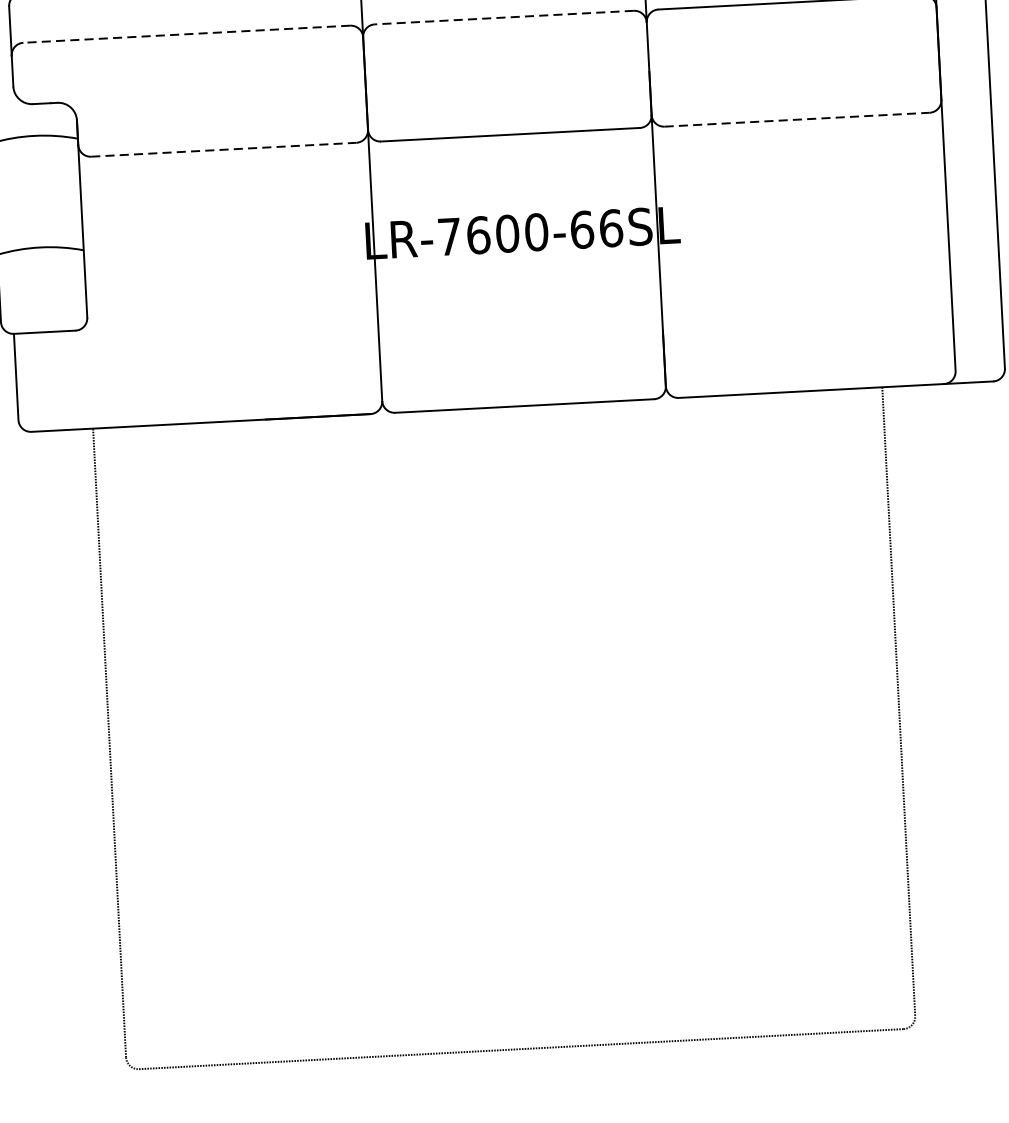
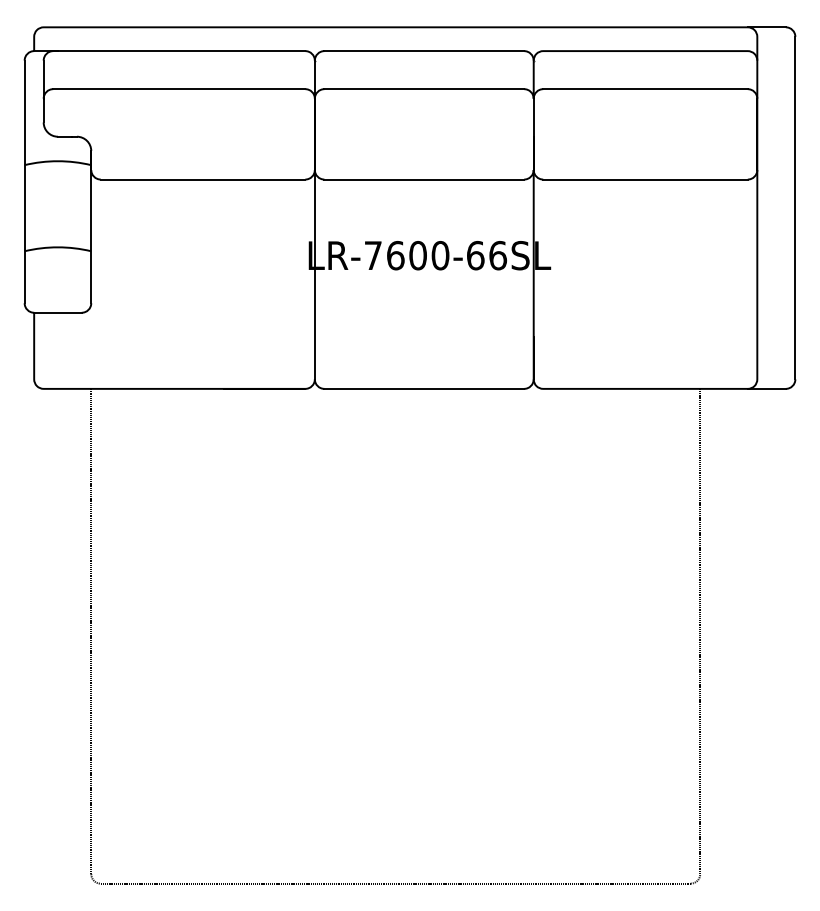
line: (504, 18) -> (424, 89), dashed -> solid
line: (185, 34) -> (178, 89), dashed -> solid
line: (798, 119) -> (646, 179), dashed -> solid
line: (224, 149) -> (203, 179), dashed -> solid

